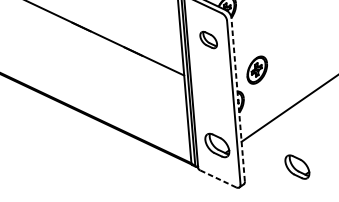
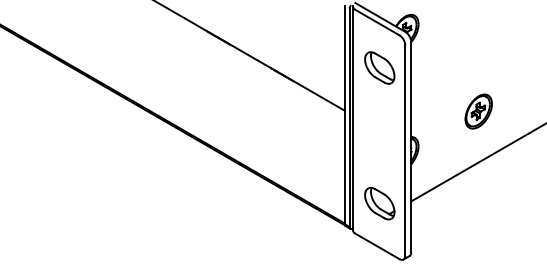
part: (208, 39) -> (379, 67), size x1.43
part: (257, 70) -> (478, 111), moved
line: (238, 99) -> (411, 146), dashed -> solid
part: (297, 167) -> (479, 239), removed
line: (218, 178) -> (377, 246), dashed -> solid

